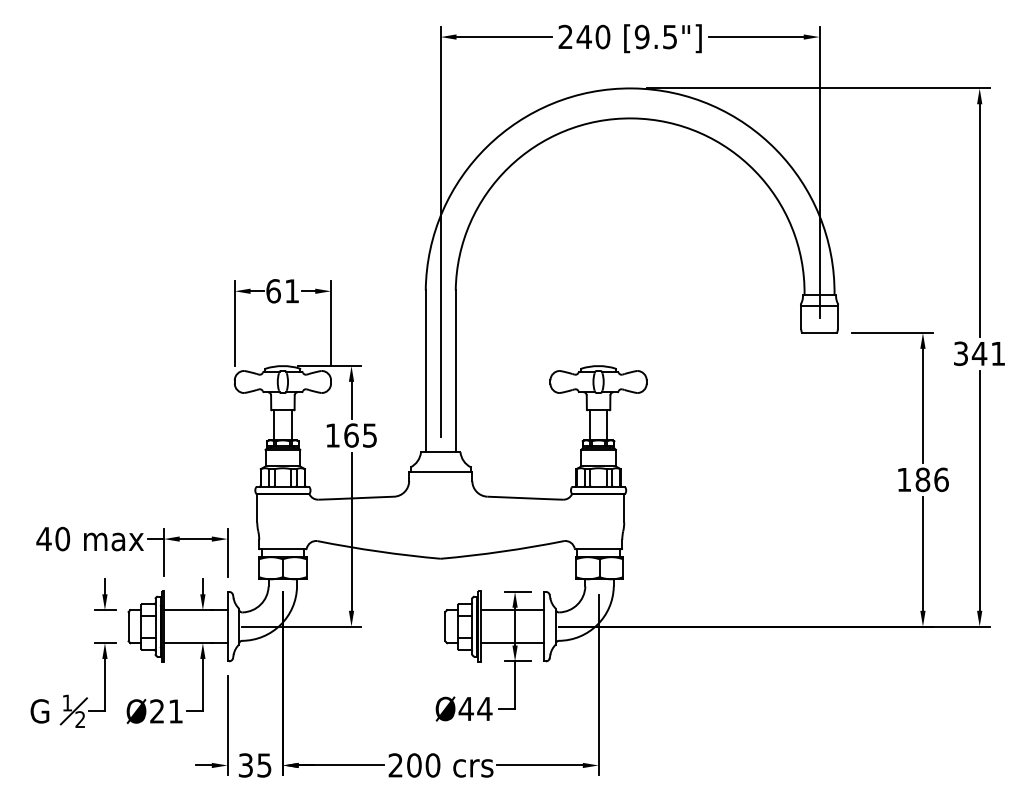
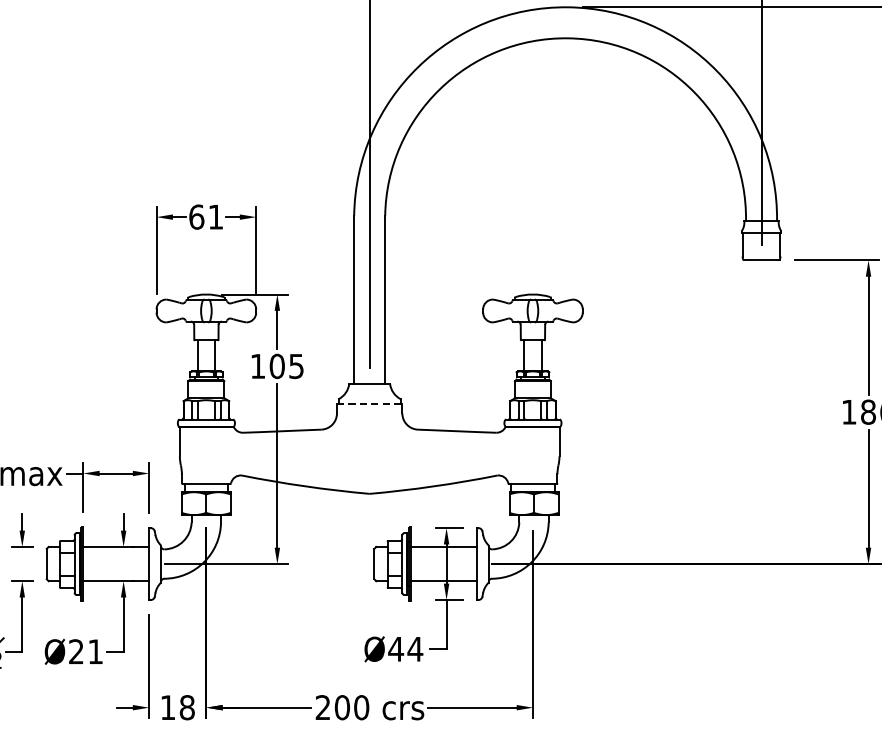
text: (351, 435) -> (277, 366), 165 -> 105
line: (440, 471) -> (369, 403), solid -> dashed
text: (254, 765) -> (177, 707), 35 -> 18

